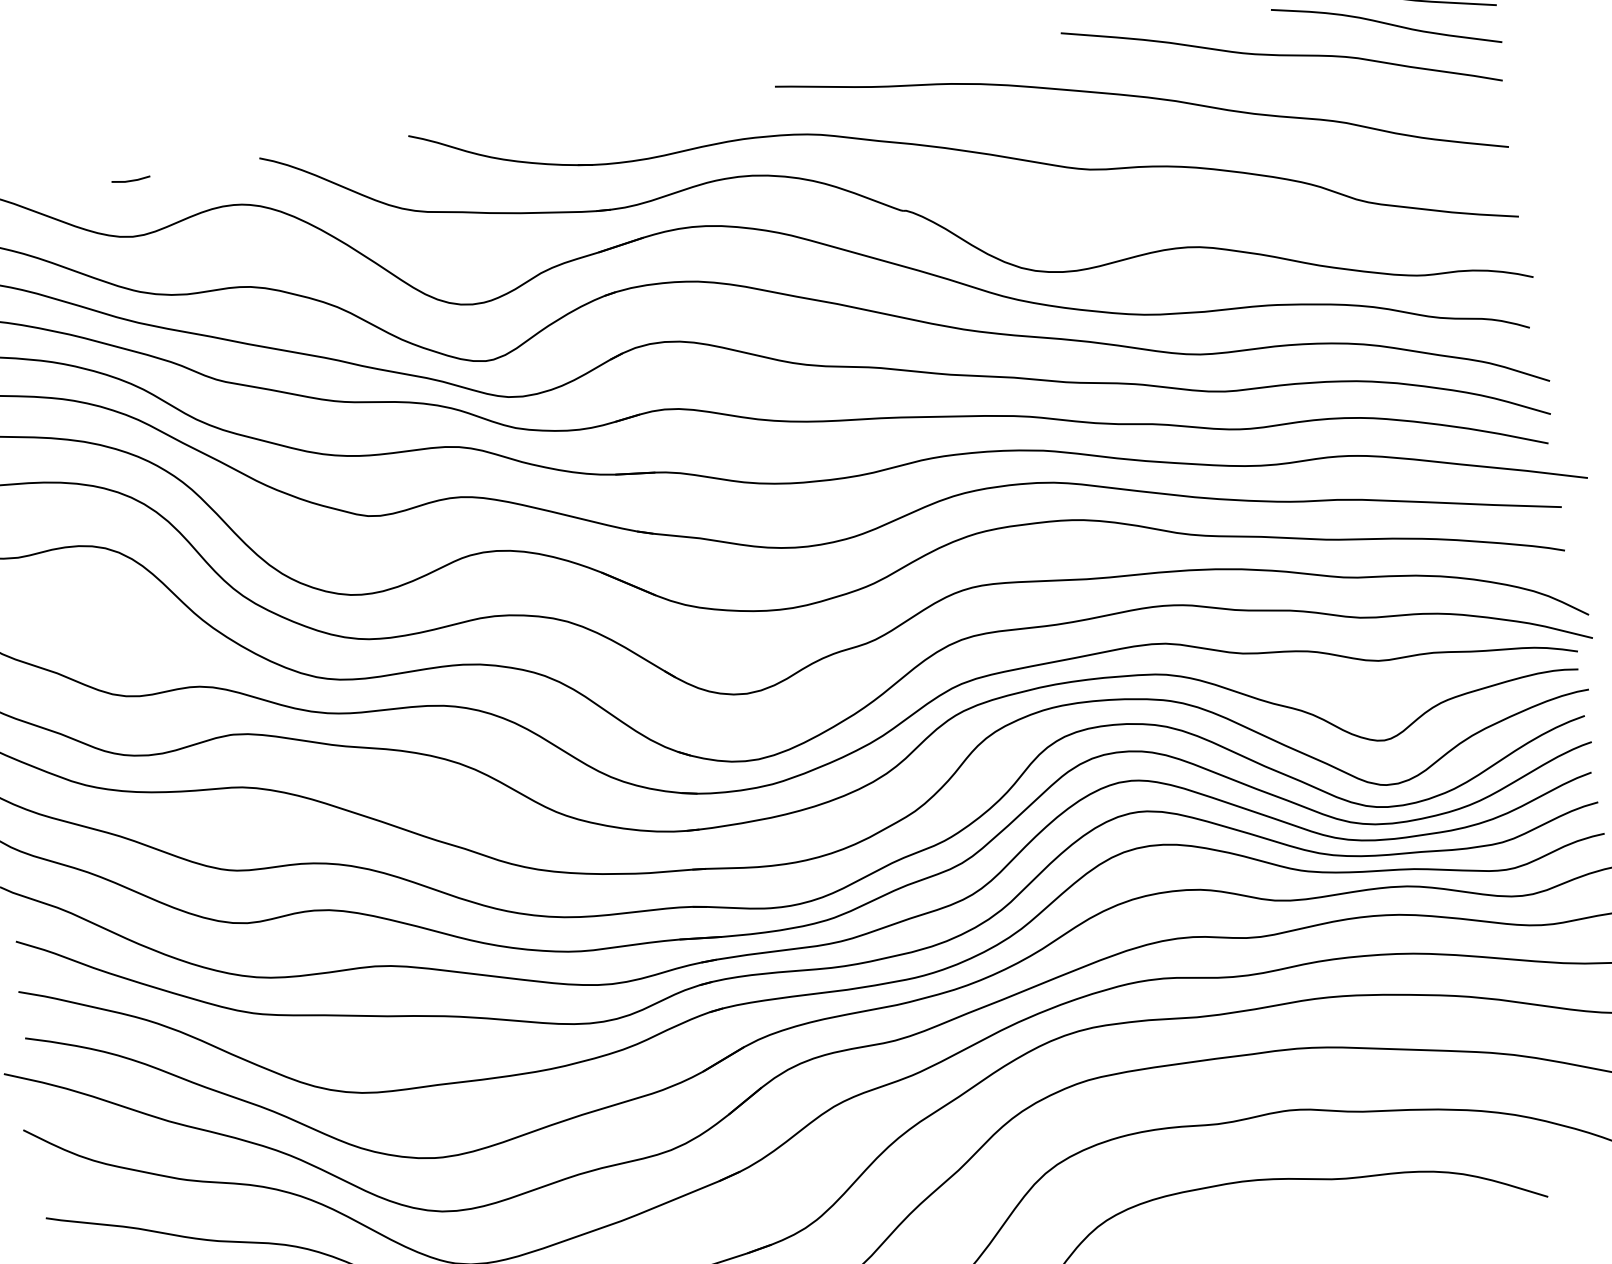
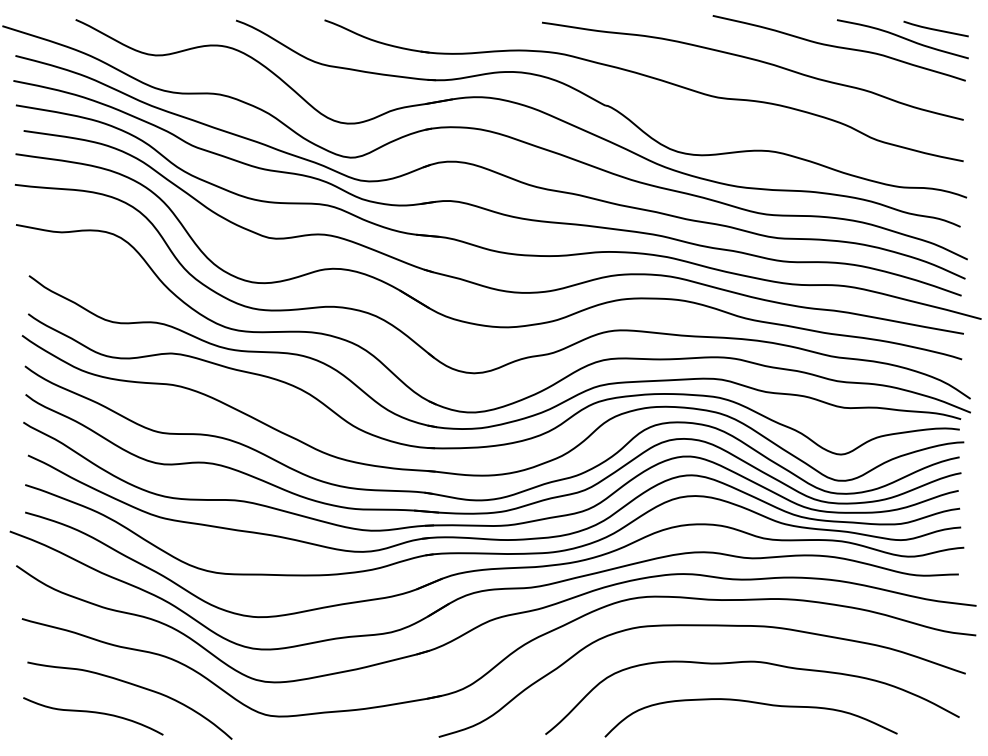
line: (130, 178) -> (159, 21), removed

